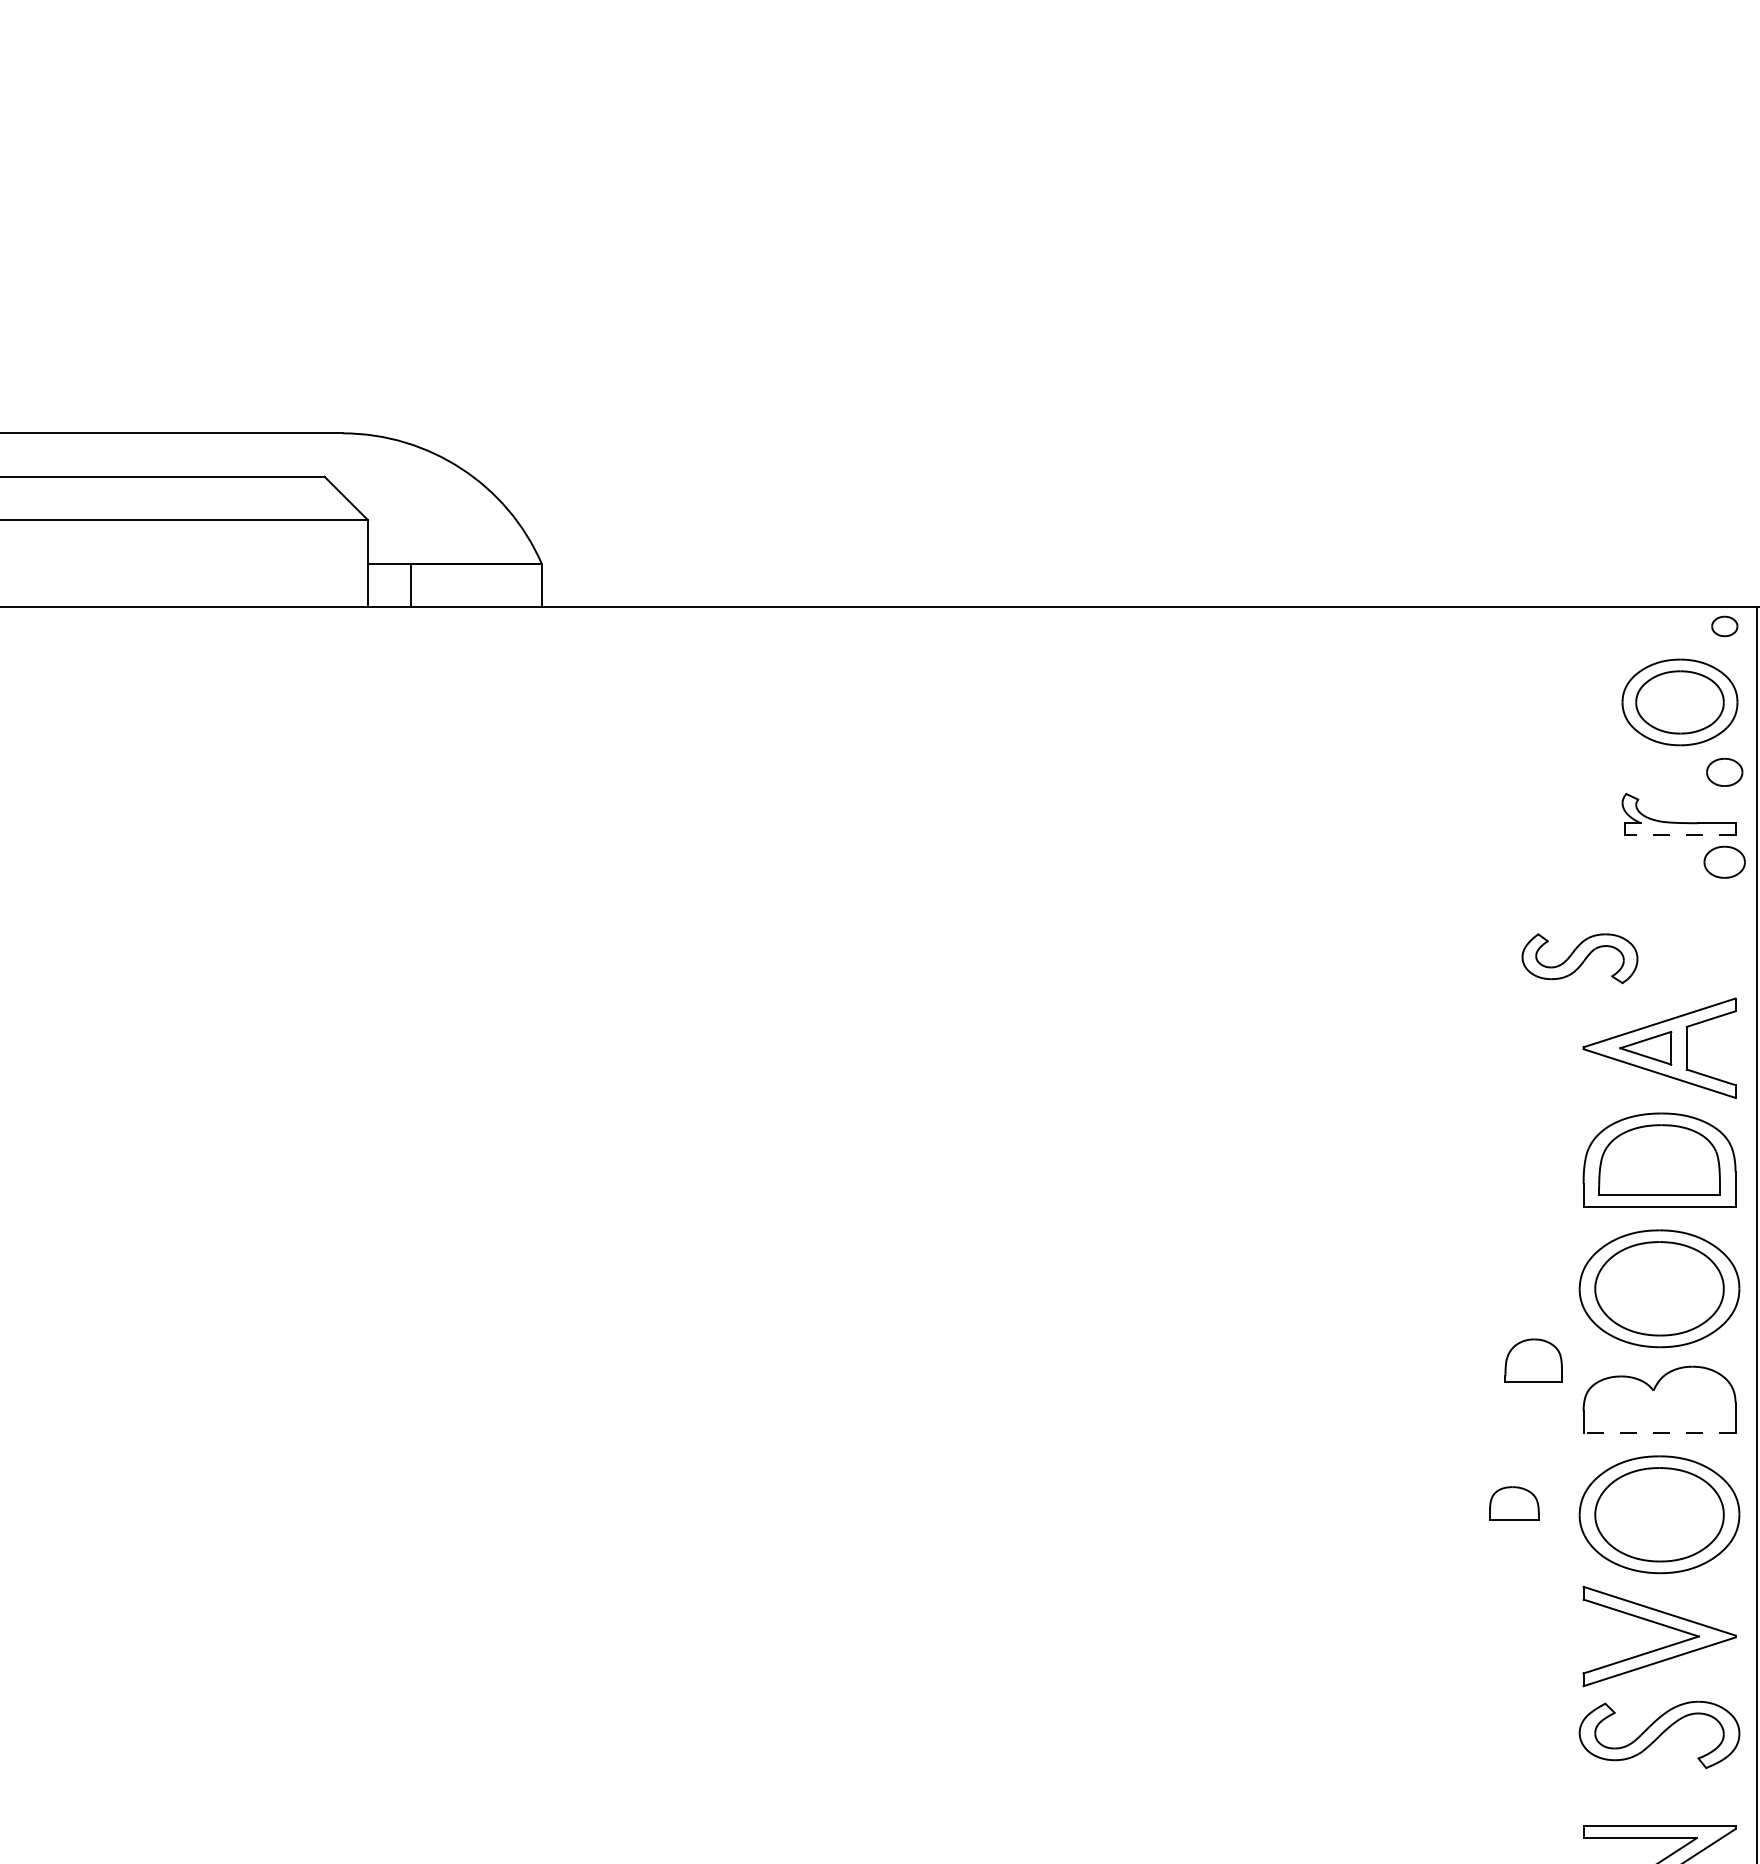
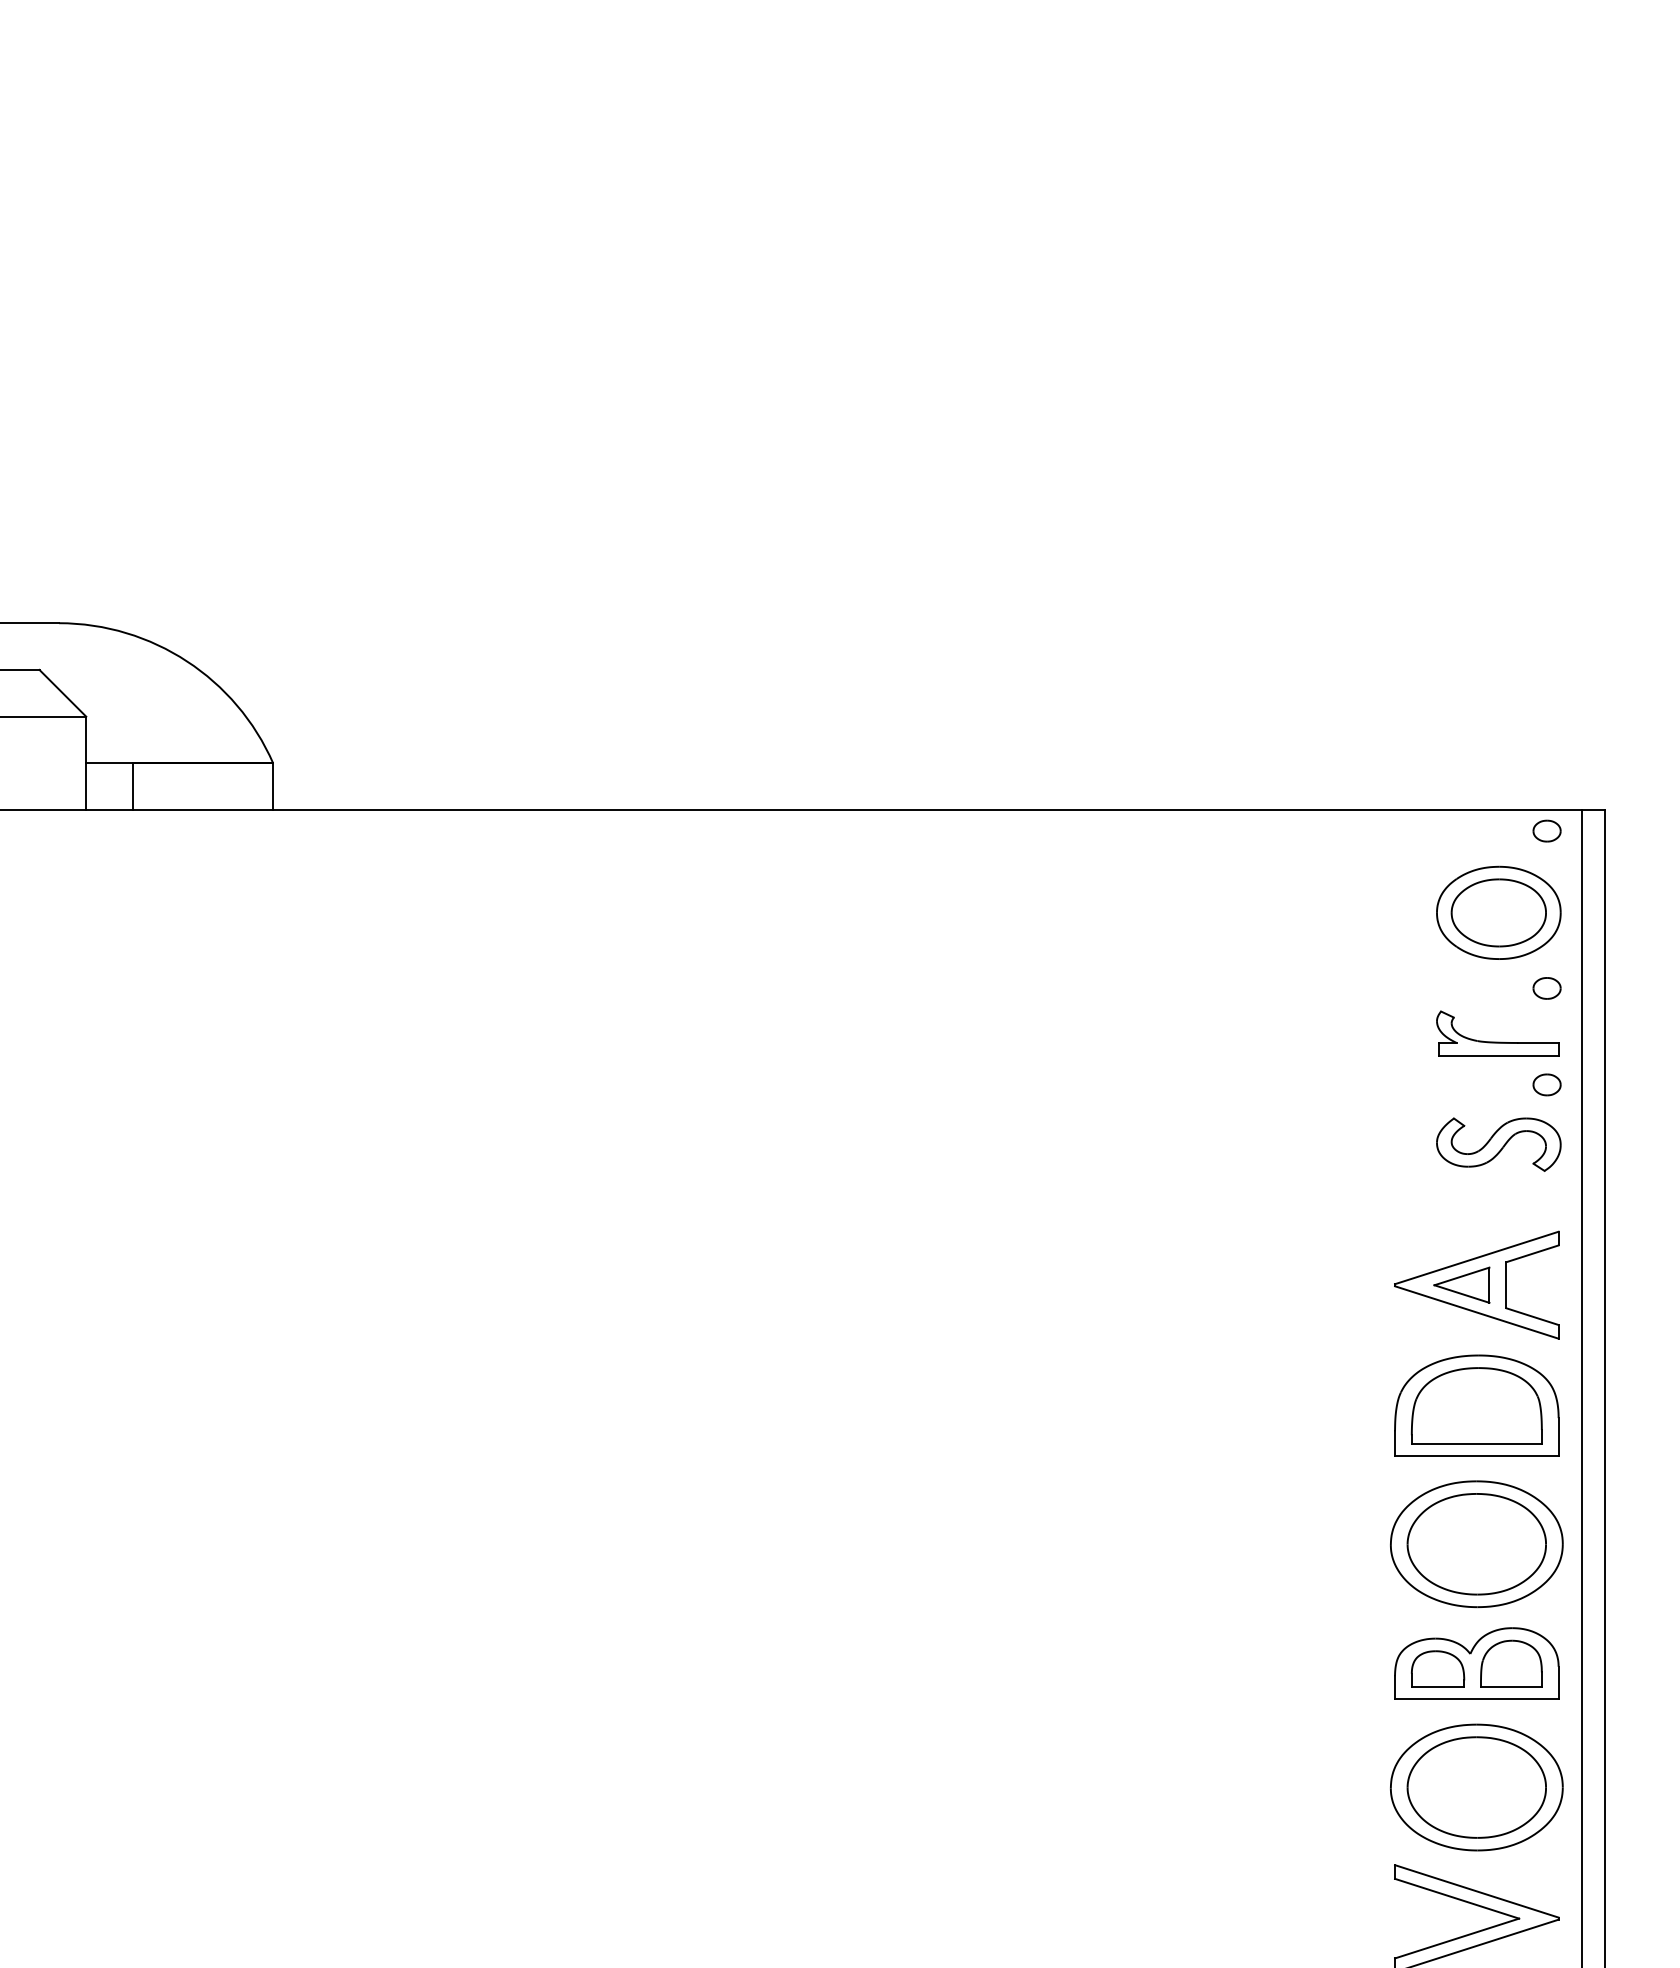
part: (1724, 772) -> (1546, 988), size x0.71
line: (1680, 834) -> (1499, 1055), dashed -> solid
part: (1724, 861) -> (1546, 1084), size x0.62
part: (1579, 958) -> (1498, 1144), moved
part: (1533, 1360) -> (1511, 1663), moved
line: (1659, 1432) -> (1476, 1698), dashed -> solid
part: (1514, 1503) -> (1438, 1668), moved

